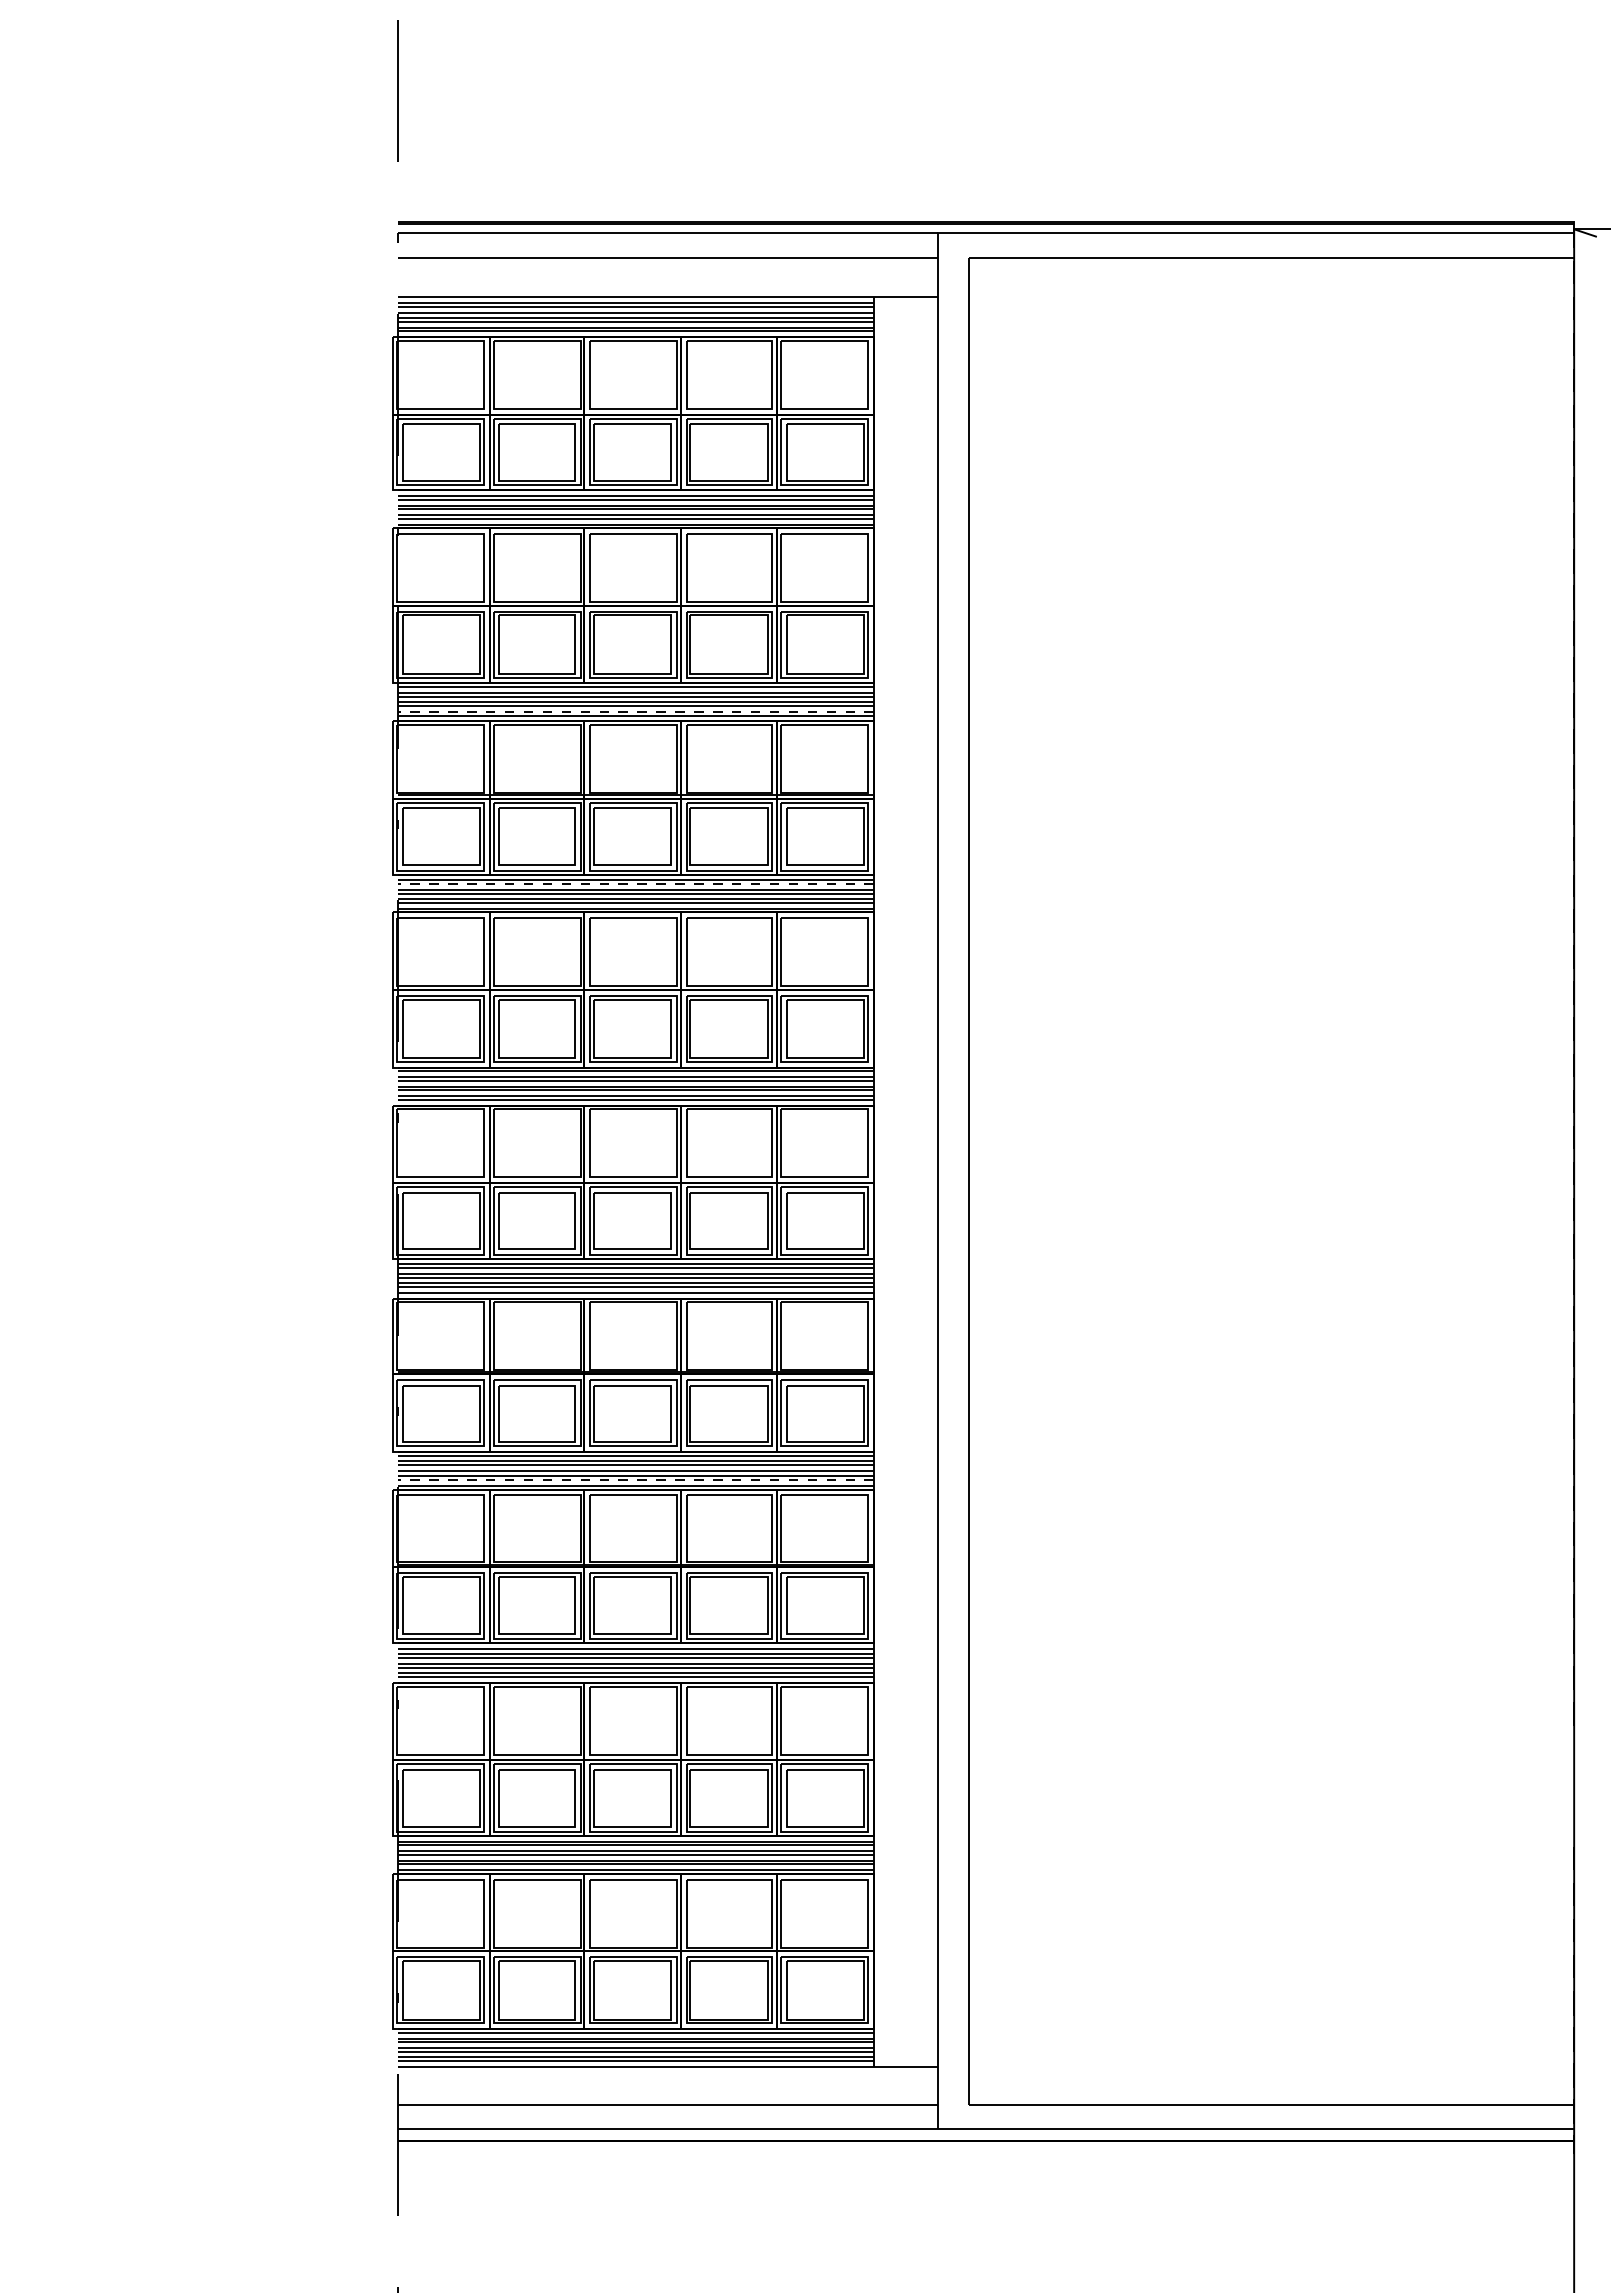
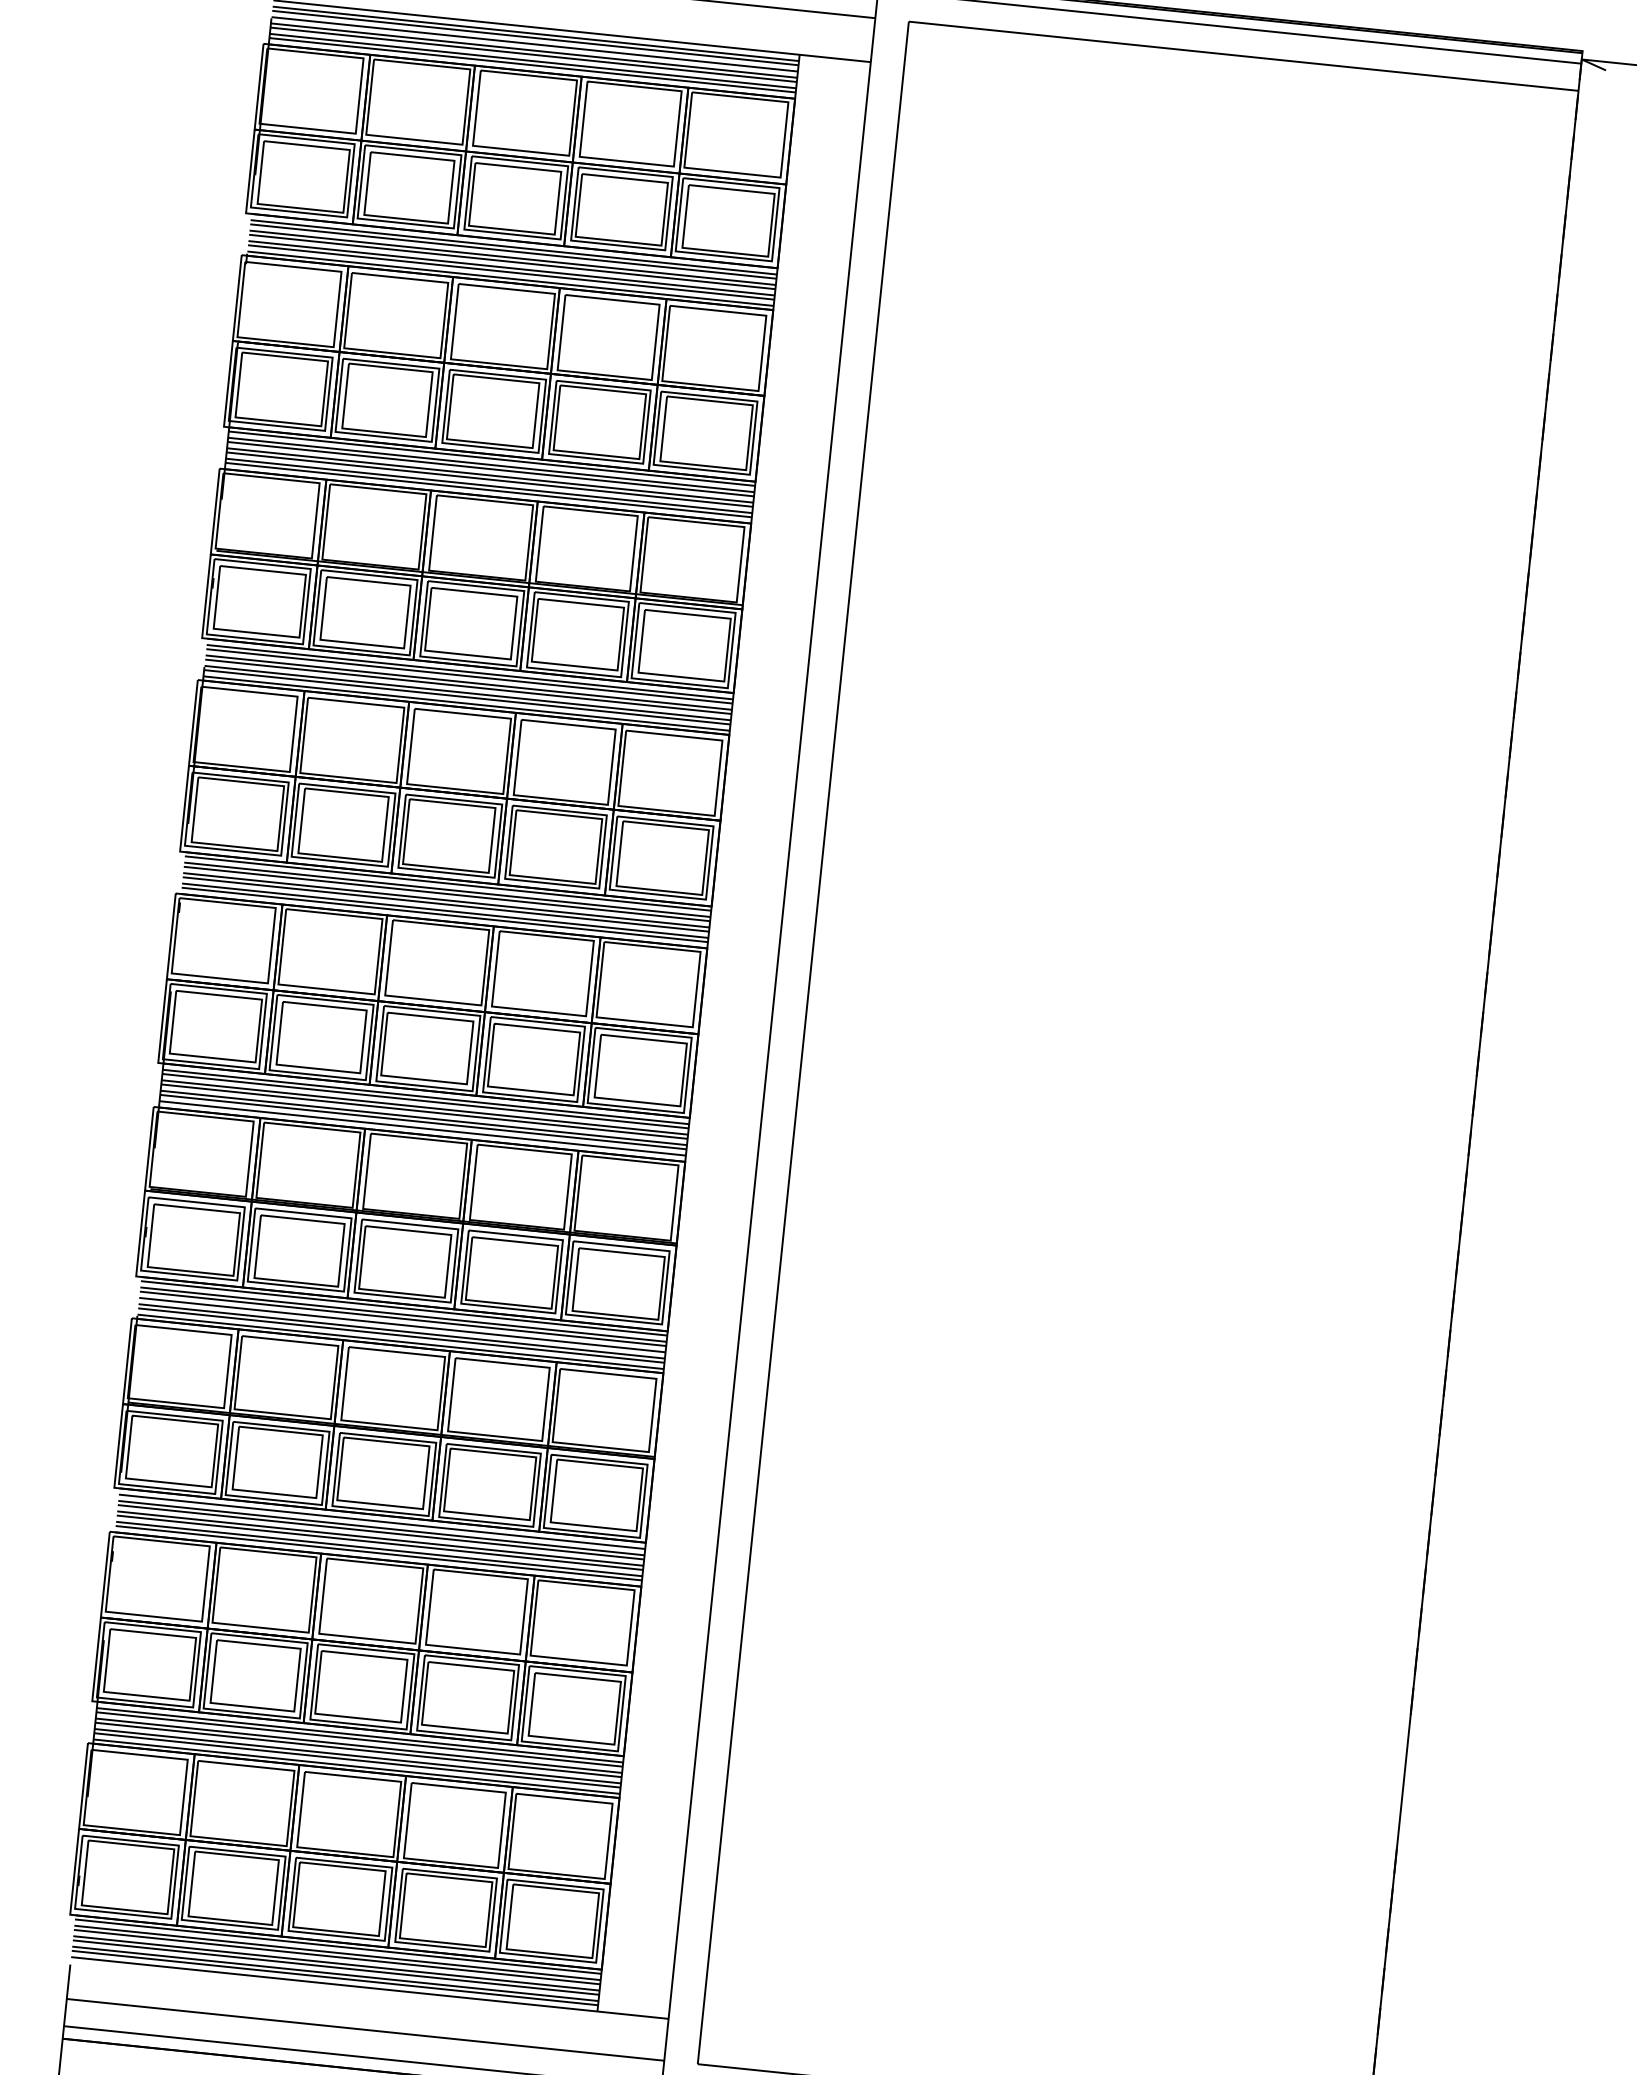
line: (635, 711) -> (488, 485), dashed -> solid
line: (635, 884) -> (468, 676), dashed -> solid
line: (635, 1480) -> (400, 1335), dashed -> solid

